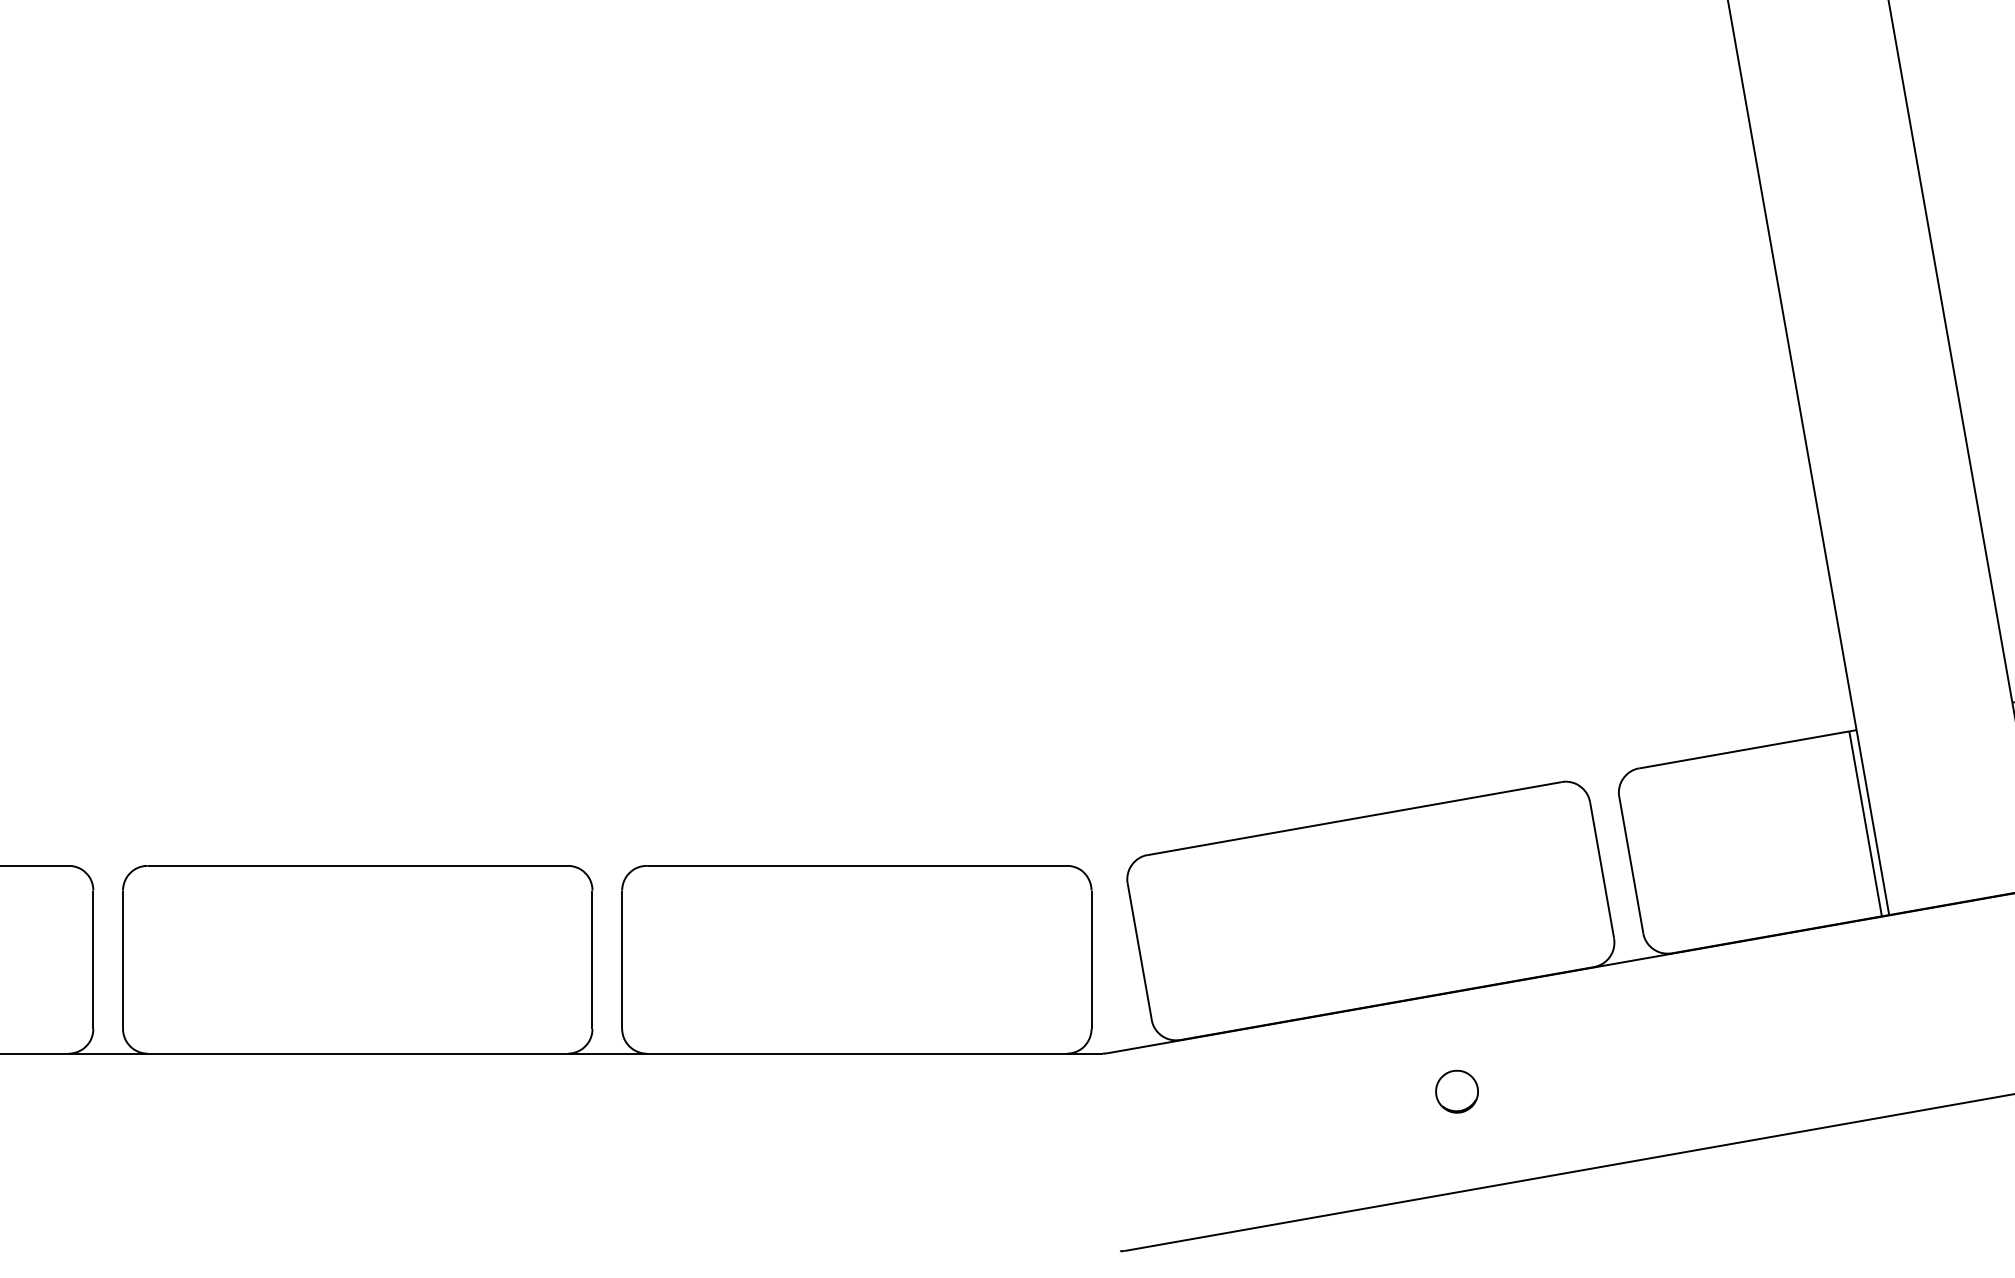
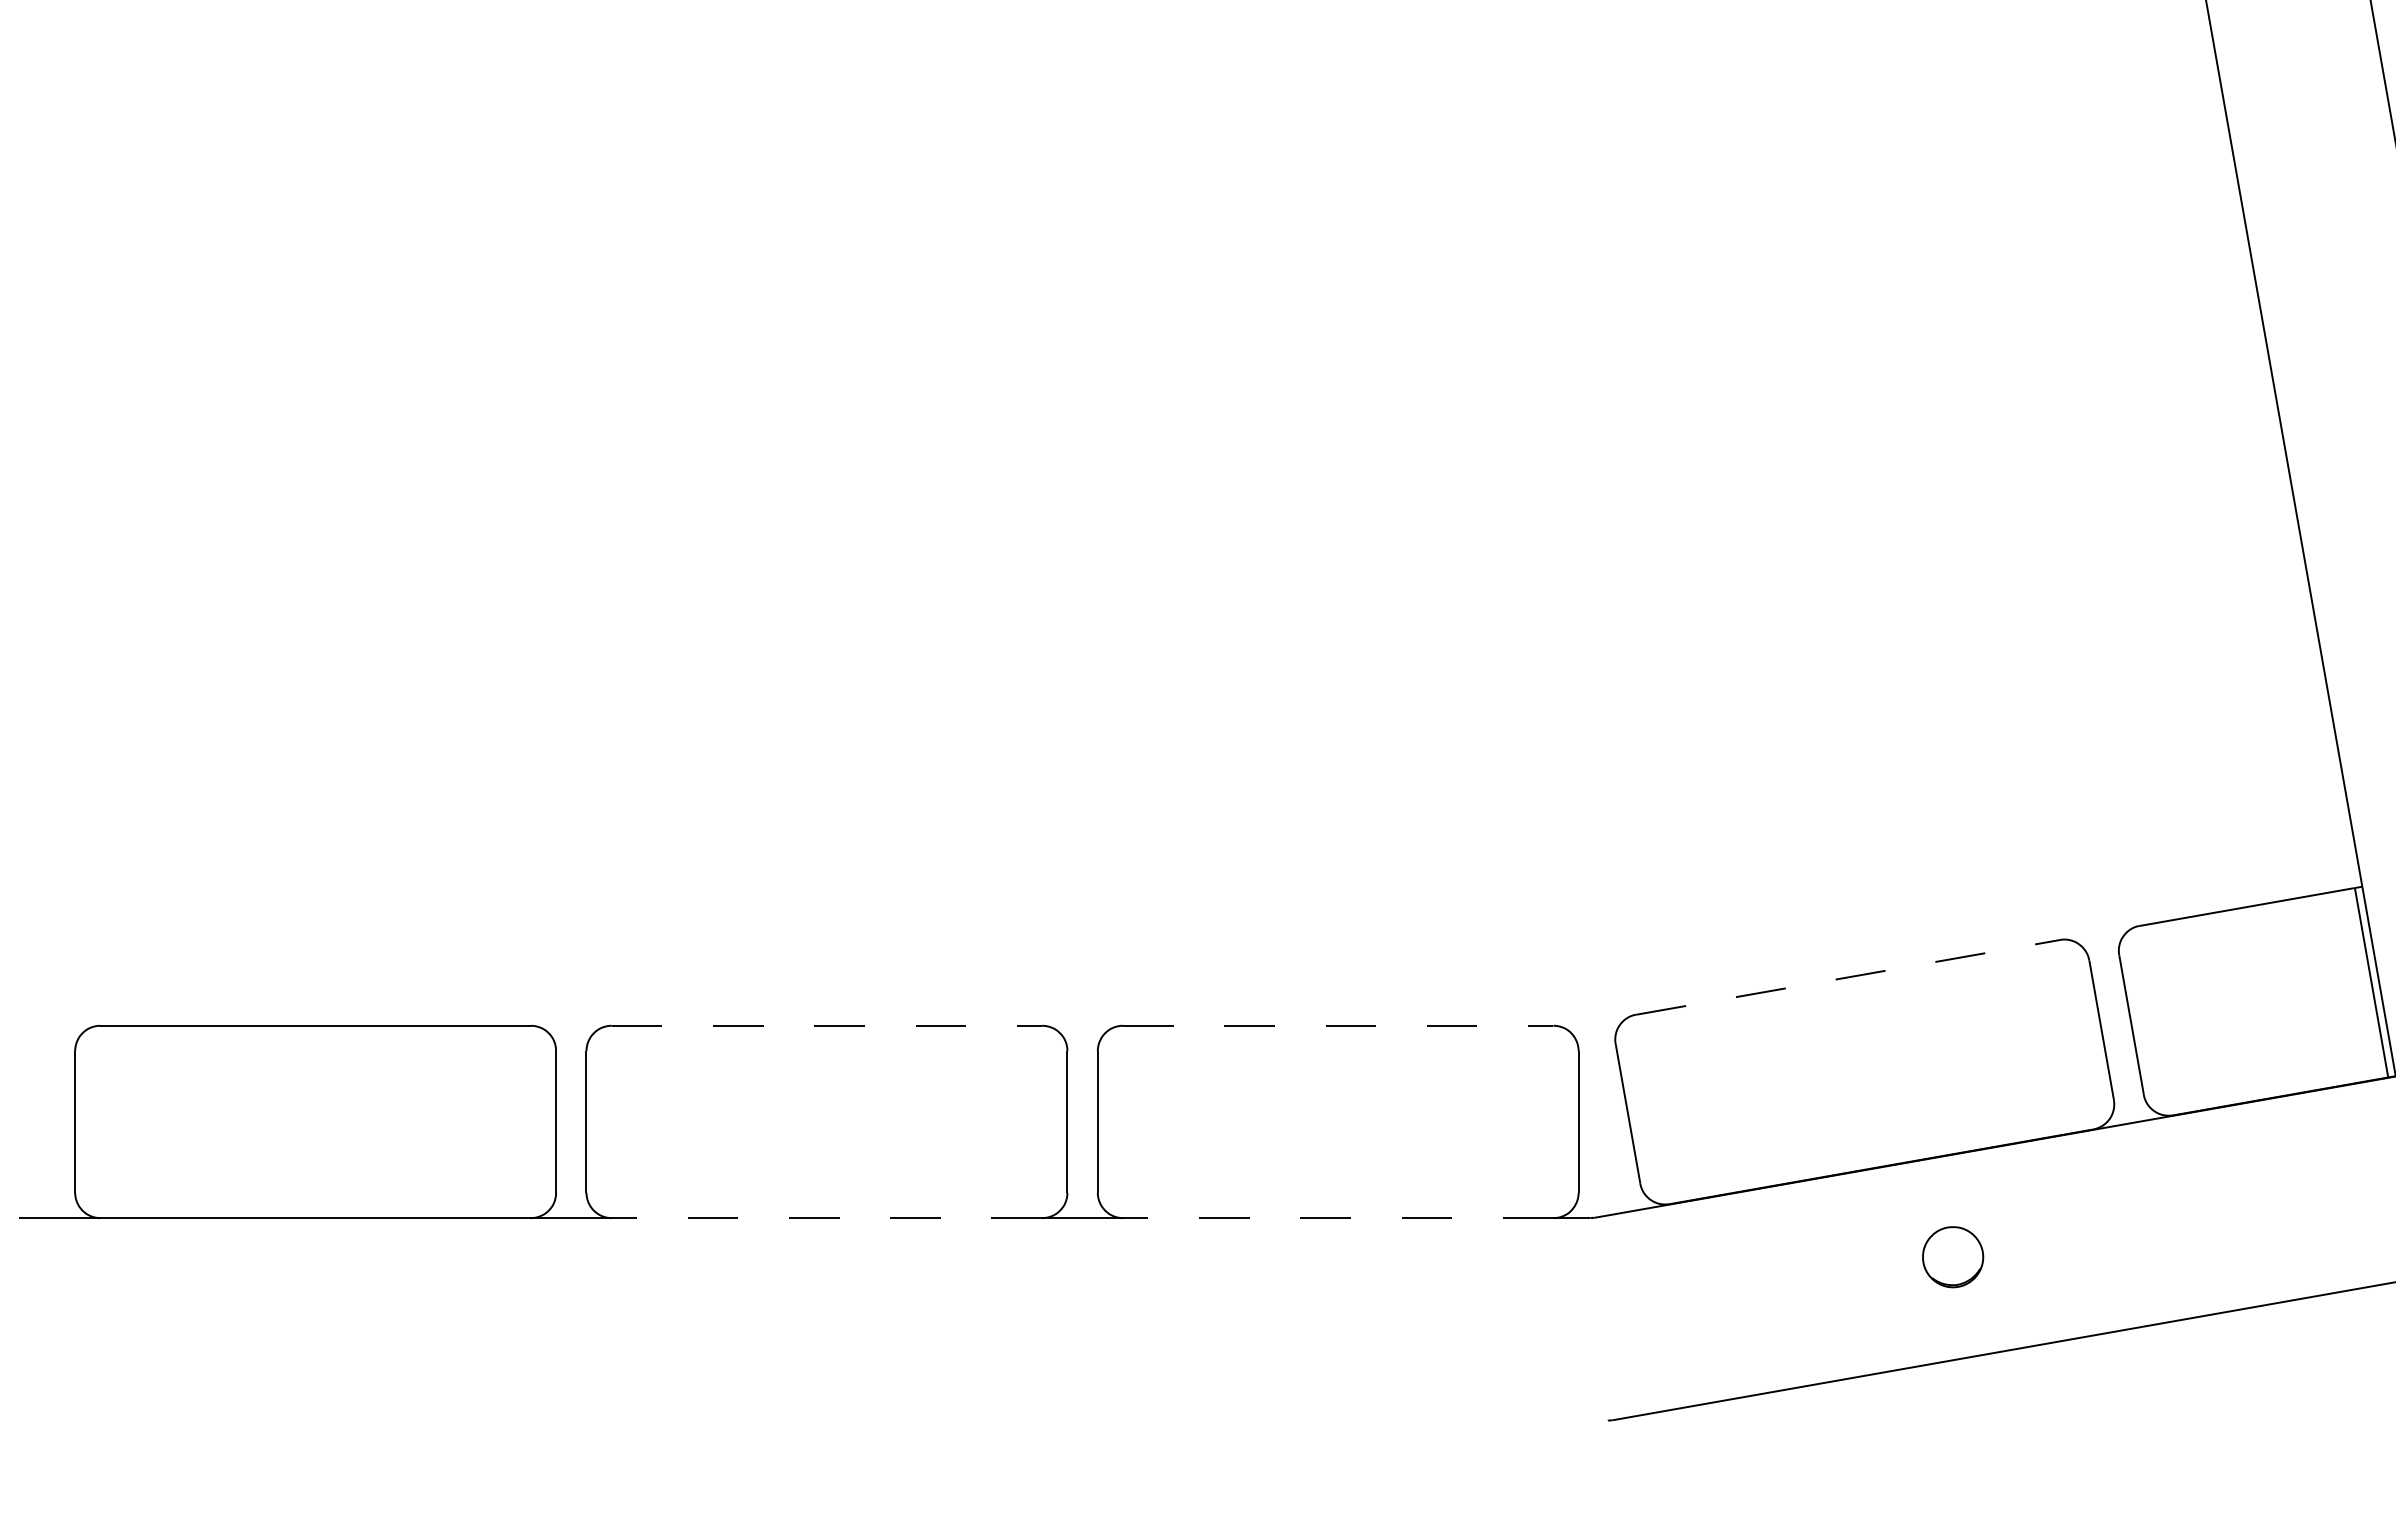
line: (1354, 818) -> (1848, 977), solid -> dashed
line: (358, 865) -> (827, 1025), solid -> dashed
line: (857, 865) -> (1338, 1025), solid -> dashed
line: (357, 1054) -> (826, 1218), solid -> dashed
line: (856, 1054) -> (1337, 1218), solid -> dashed
part: (1456, 1091) -> (1952, 1256), size x1.4

